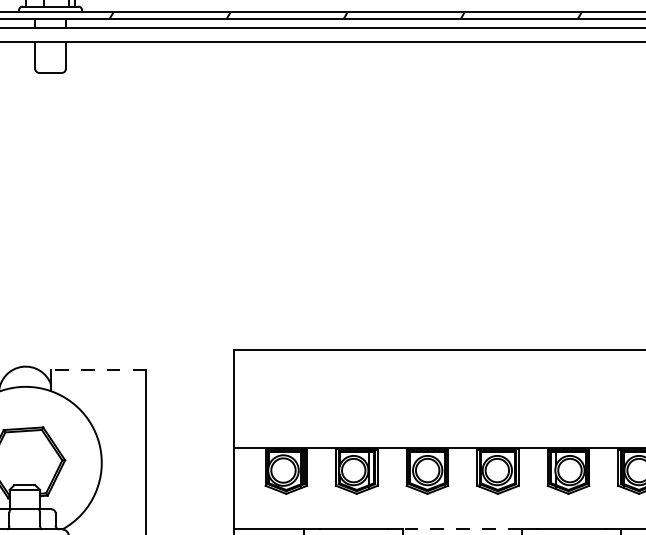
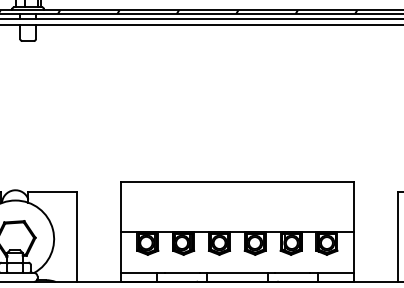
line: (98, 371) -> (52, 192), dashed -> solid
line: (460, 528) -> (236, 272), dashed -> solid

